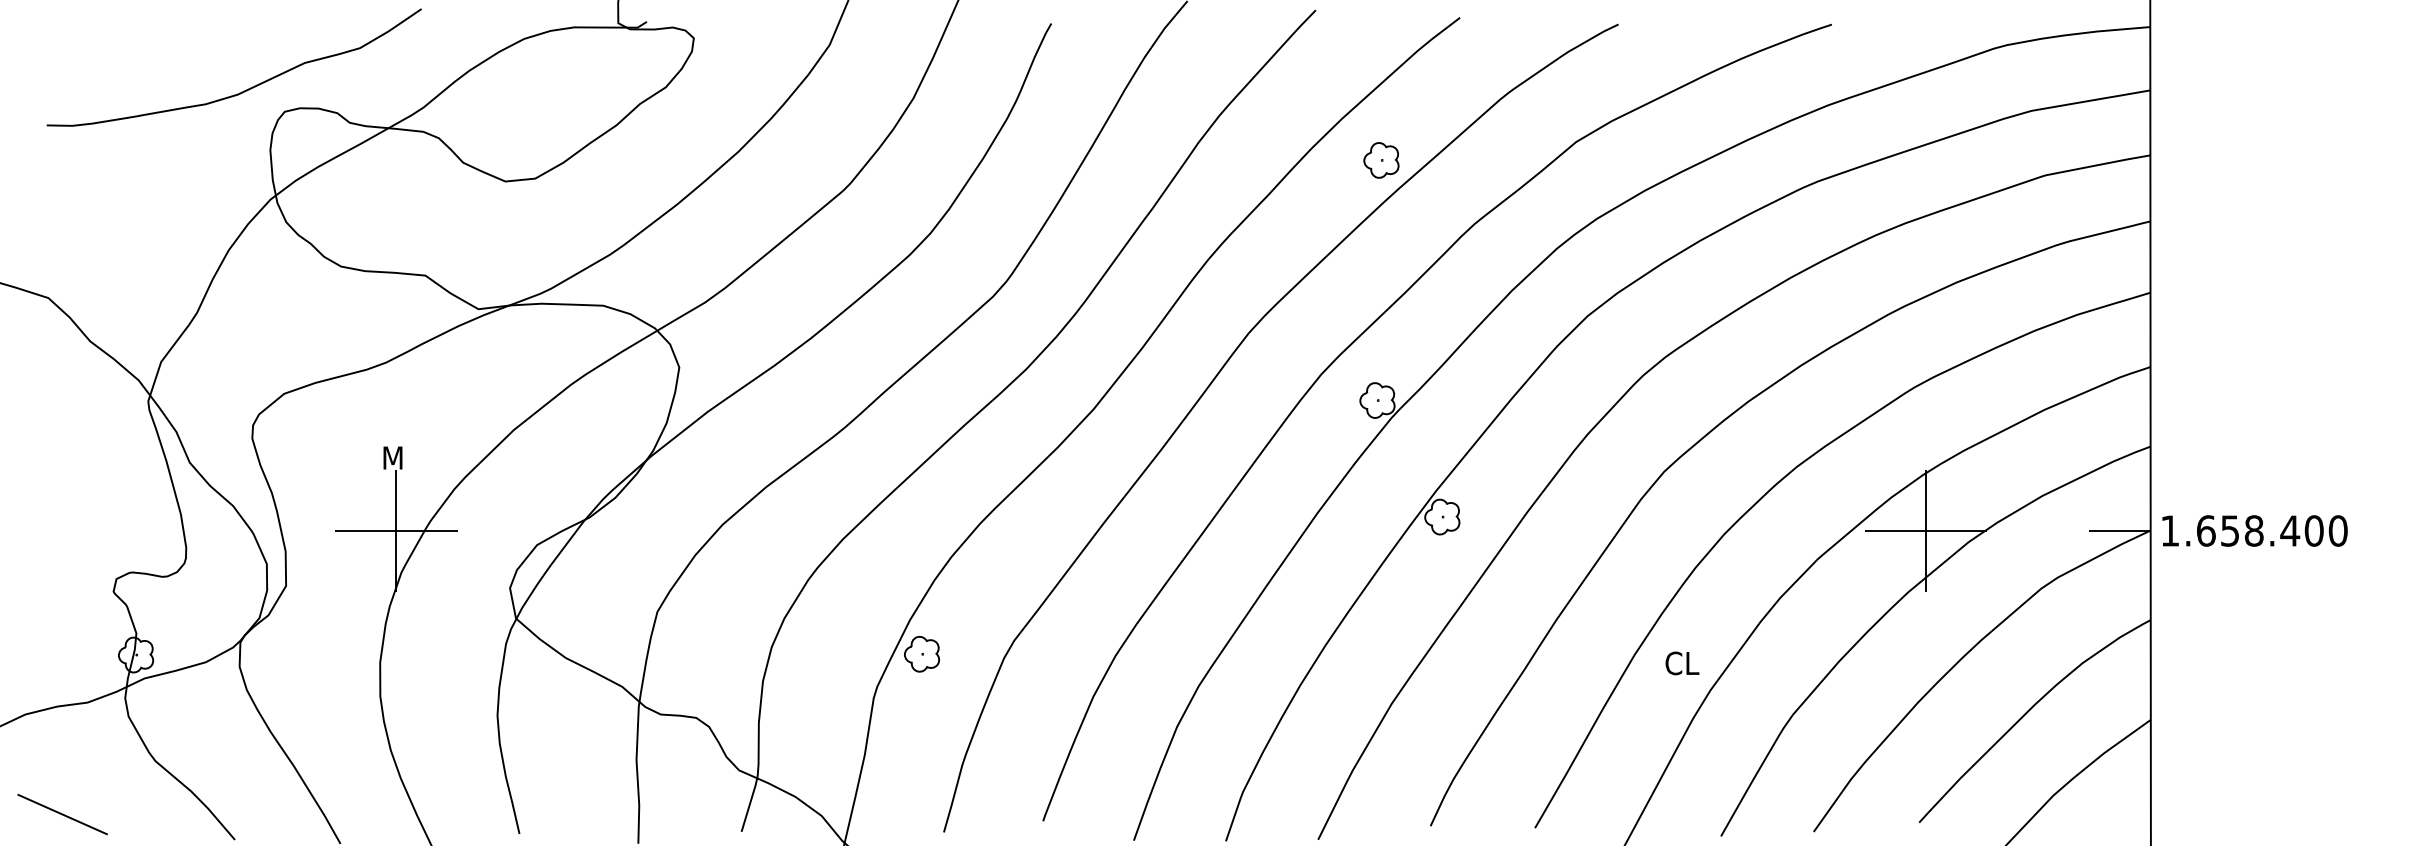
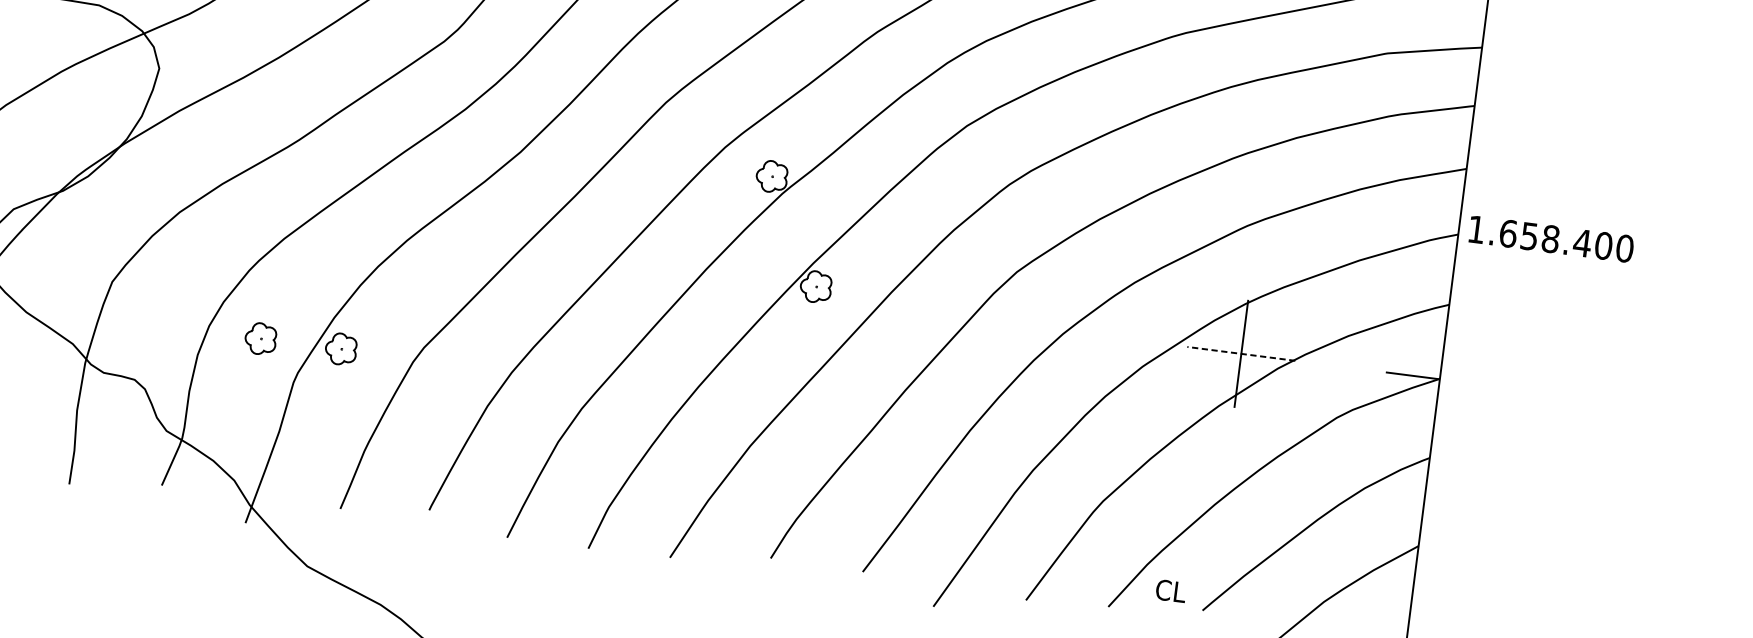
text: (2254, 530) -> (1551, 238), moved
line: (1925, 531) -> (1241, 354), solid -> dashed
part: (831, 654) -> (261, 339), added
text: (1682, 663) -> (1171, 591), moved

